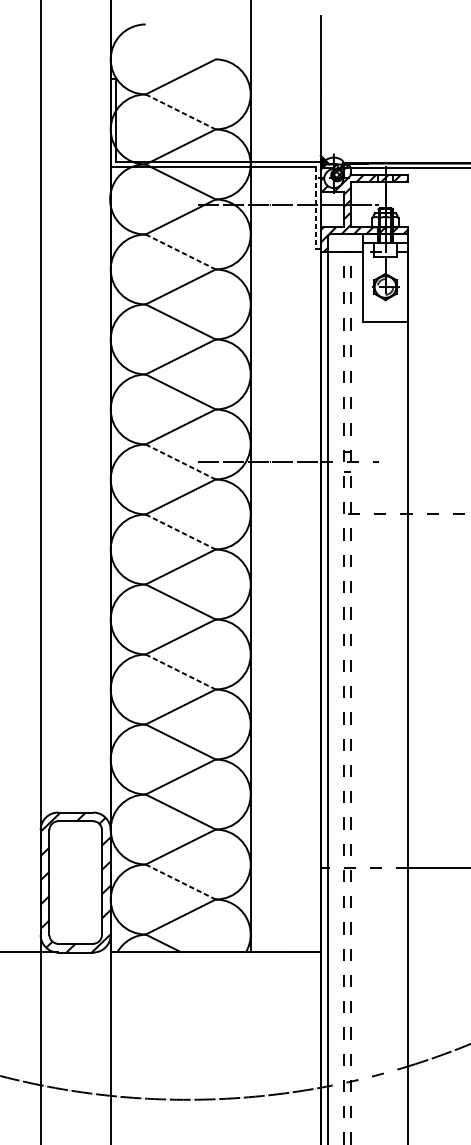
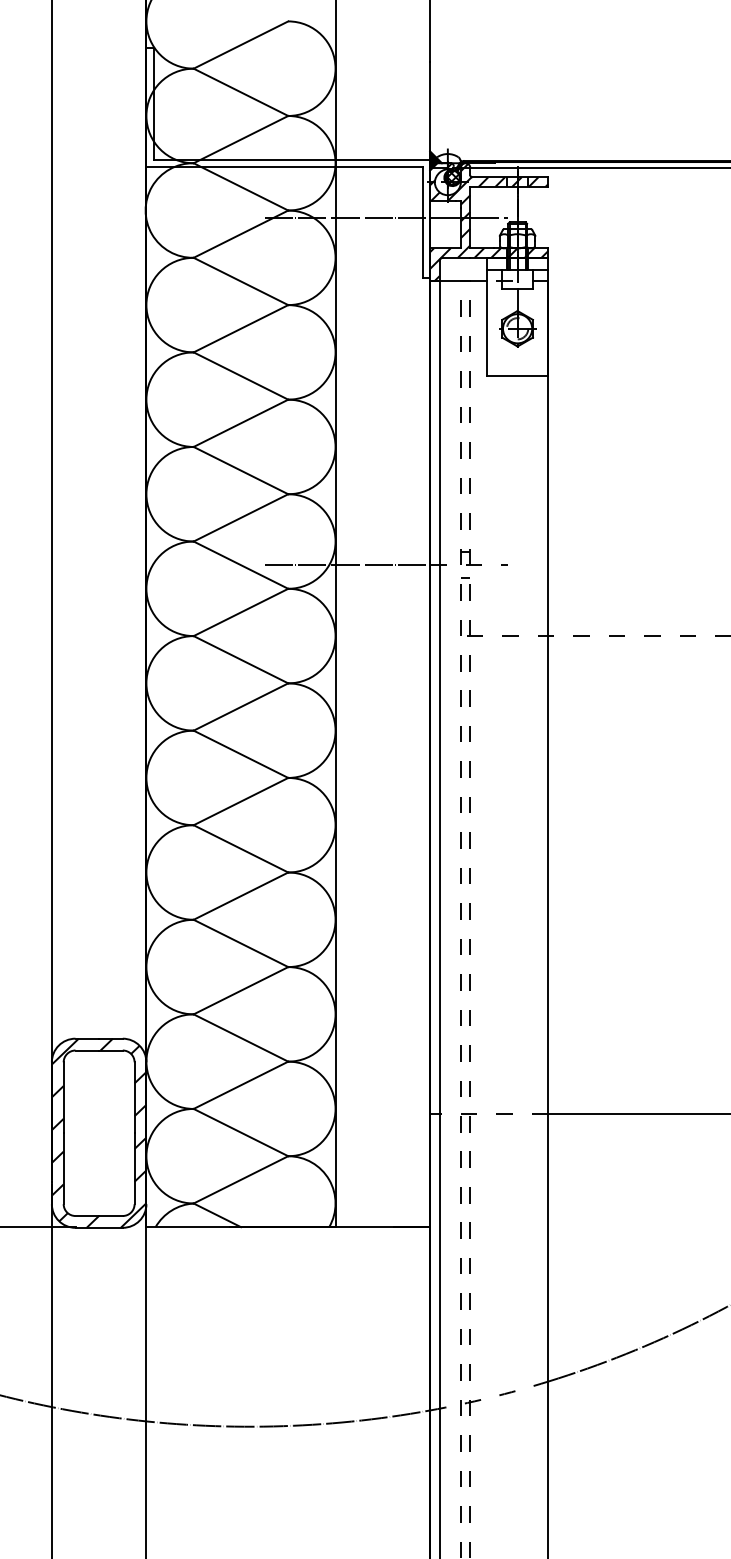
line: (181, 112) -> (241, 92), dashed -> solid
line: (315, 208) -> (423, 222), dashed -> solid
line: (181, 251) -> (241, 281), dashed -> solid
line: (181, 462) -> (241, 565), dashed -> solid
line: (181, 531) -> (241, 659), dashed -> solid
line: (181, 671) -> (241, 848), dashed -> solid
line: (181, 881) -> (241, 1132), dashed -> solid

